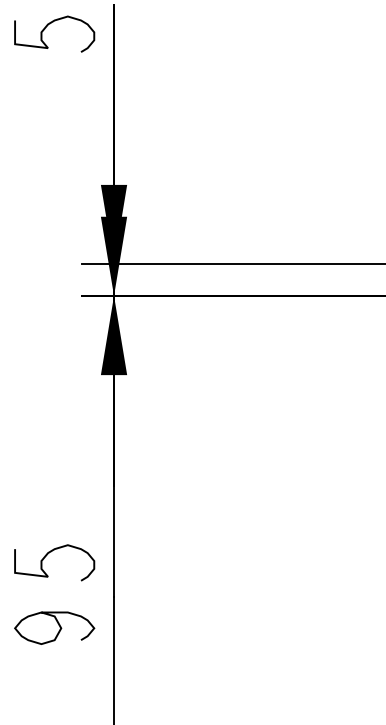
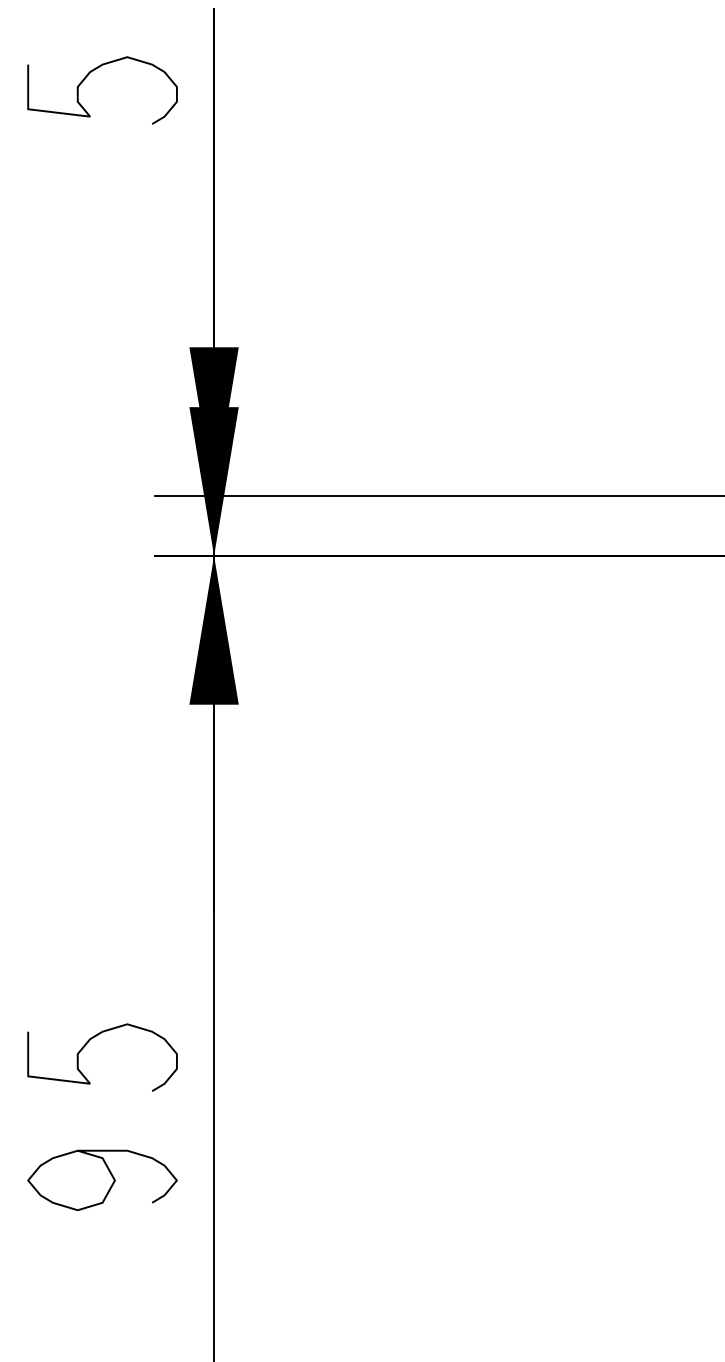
curve: (50, 24) -> (94, 72), moved

